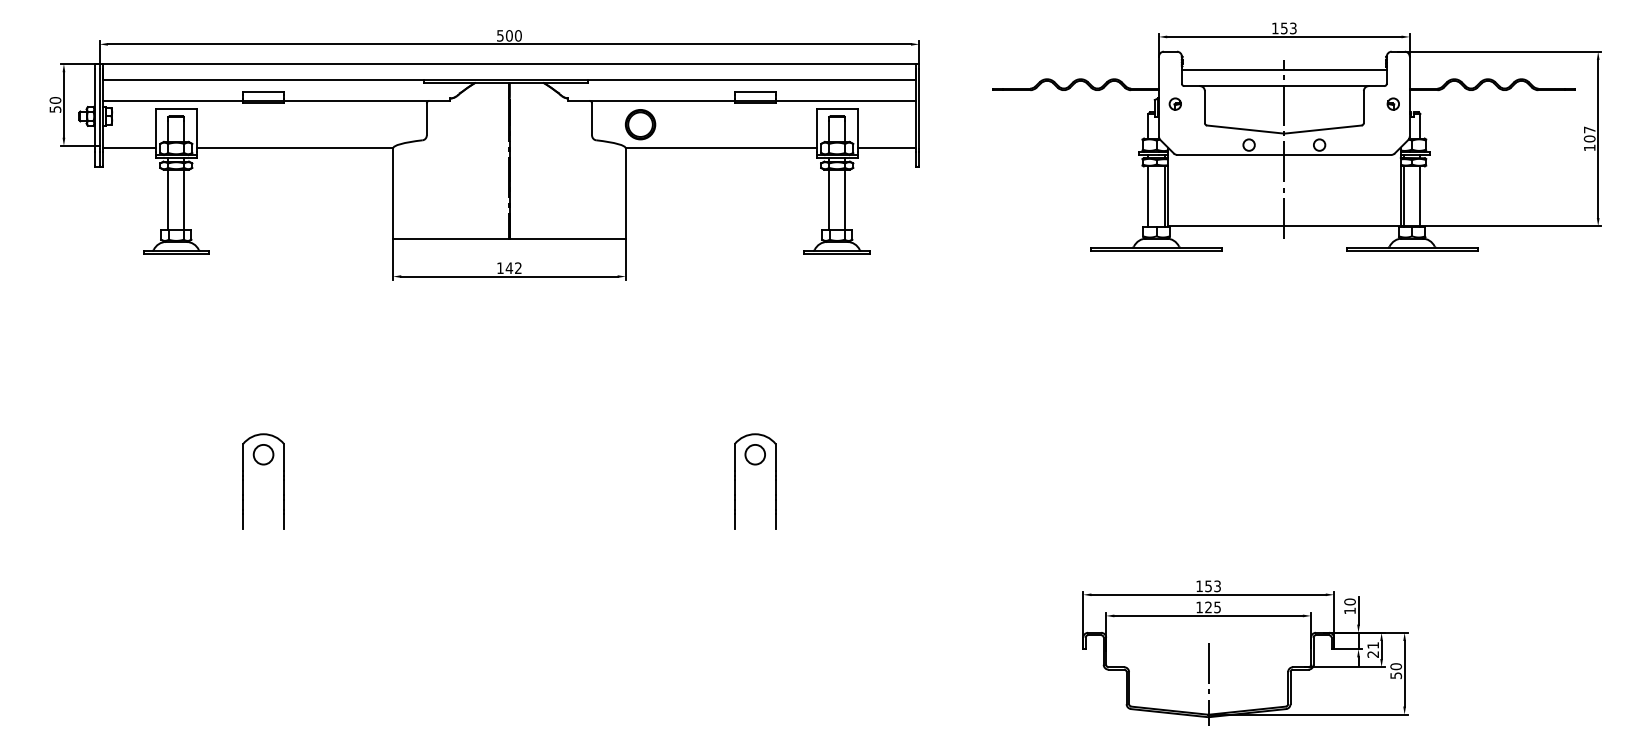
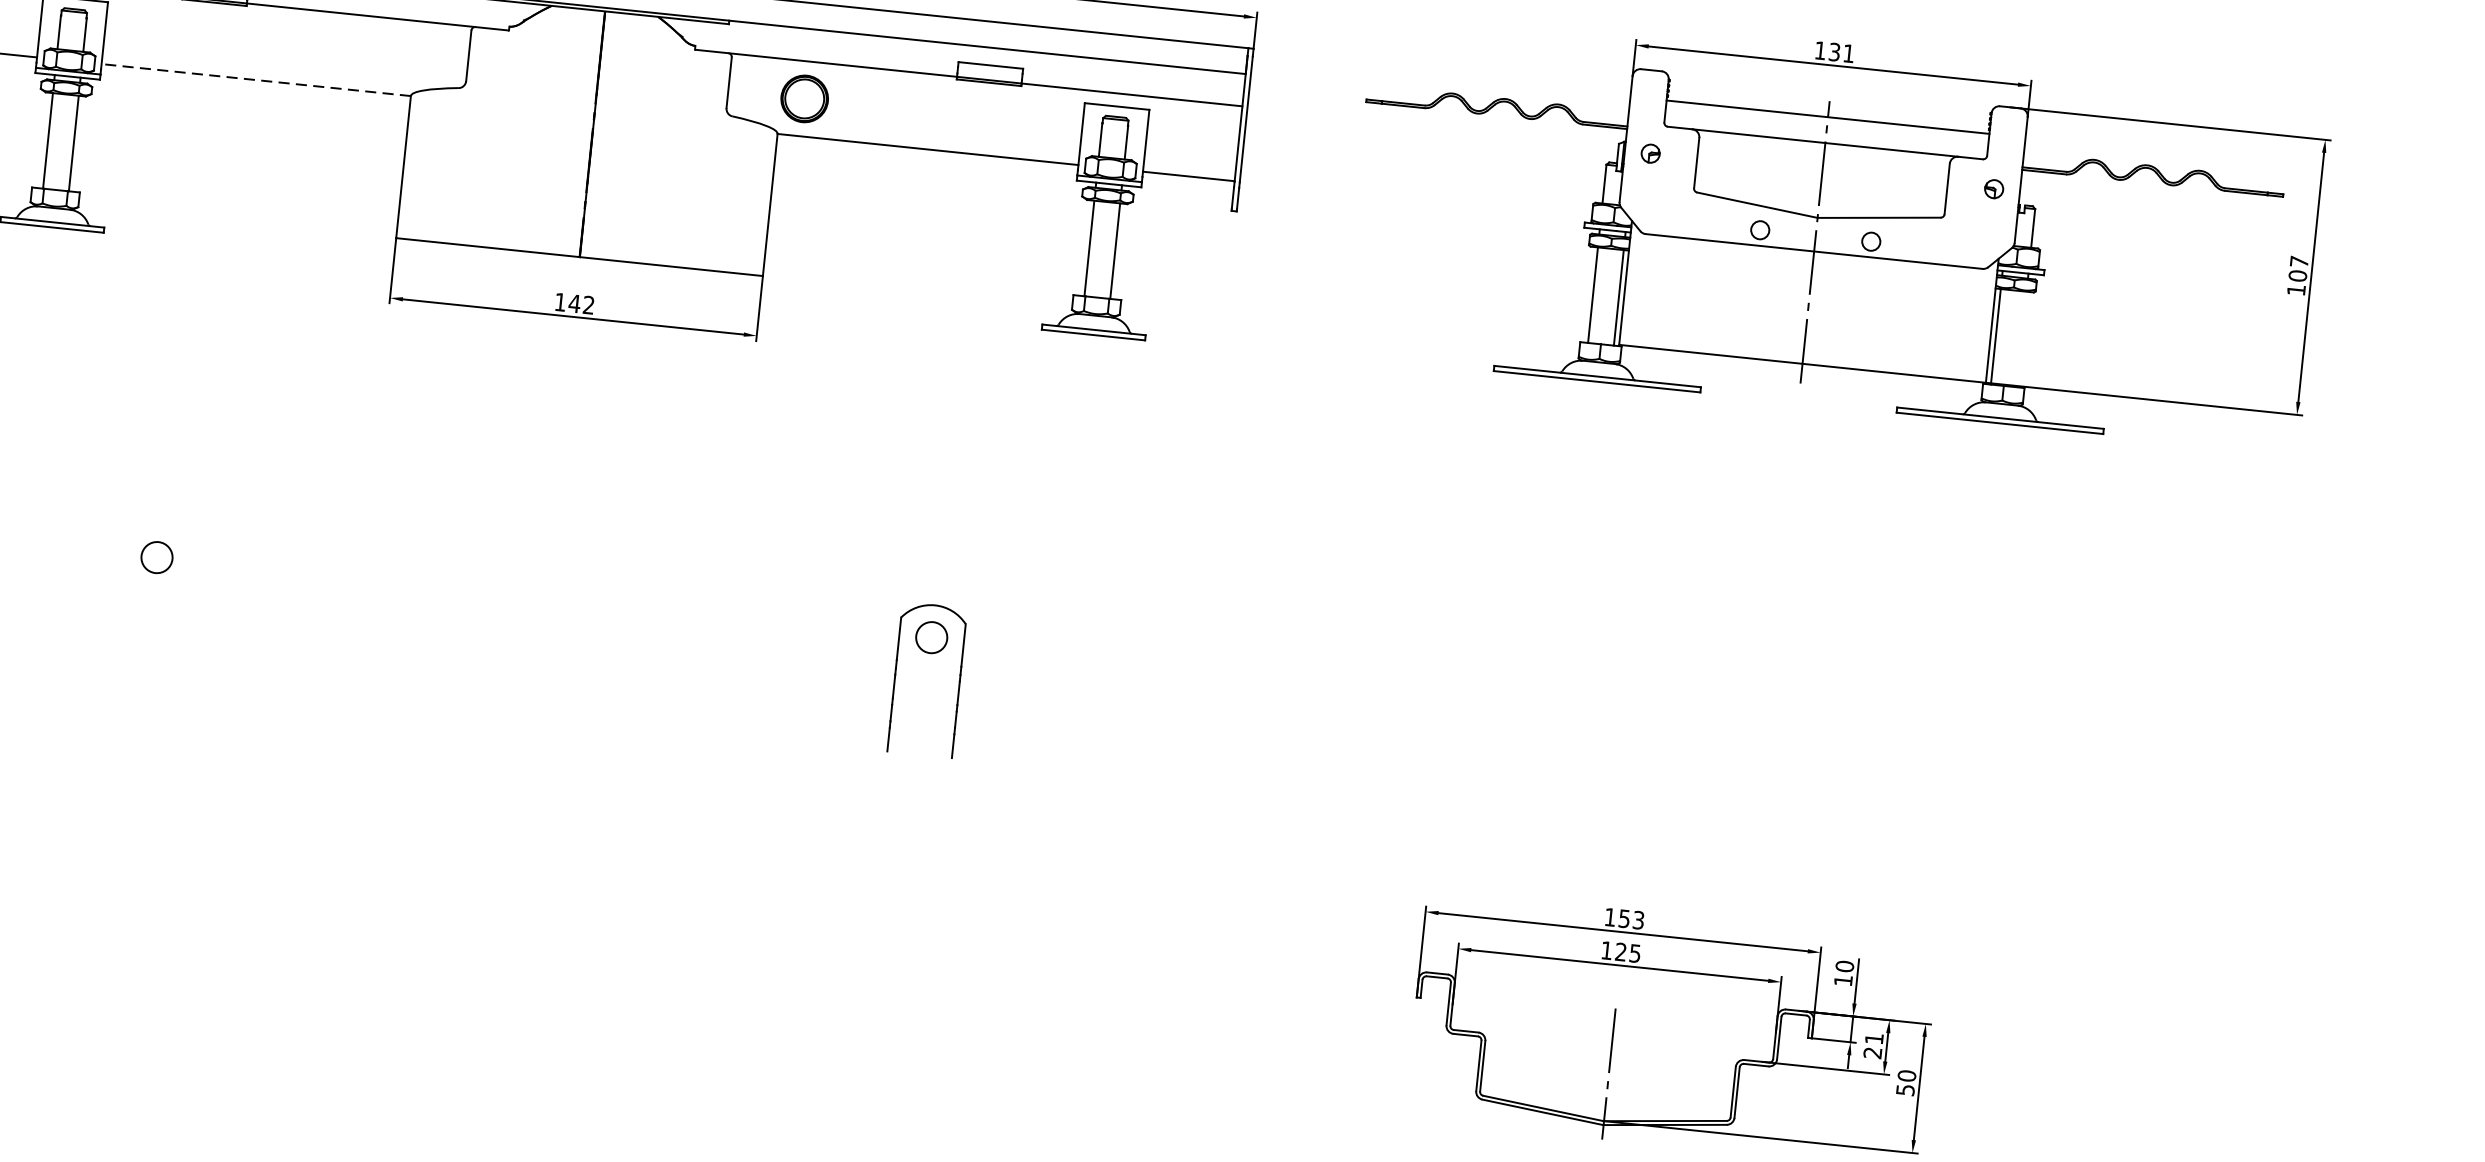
text: (1288, 28) -> (1841, 52), 153 -> 131
line: (294, 148) -> (255, 80), solid -> dashed
line: (1420, 196) -> (2021, 339), removed
part: (243, 481) -> (121, 596), removed

